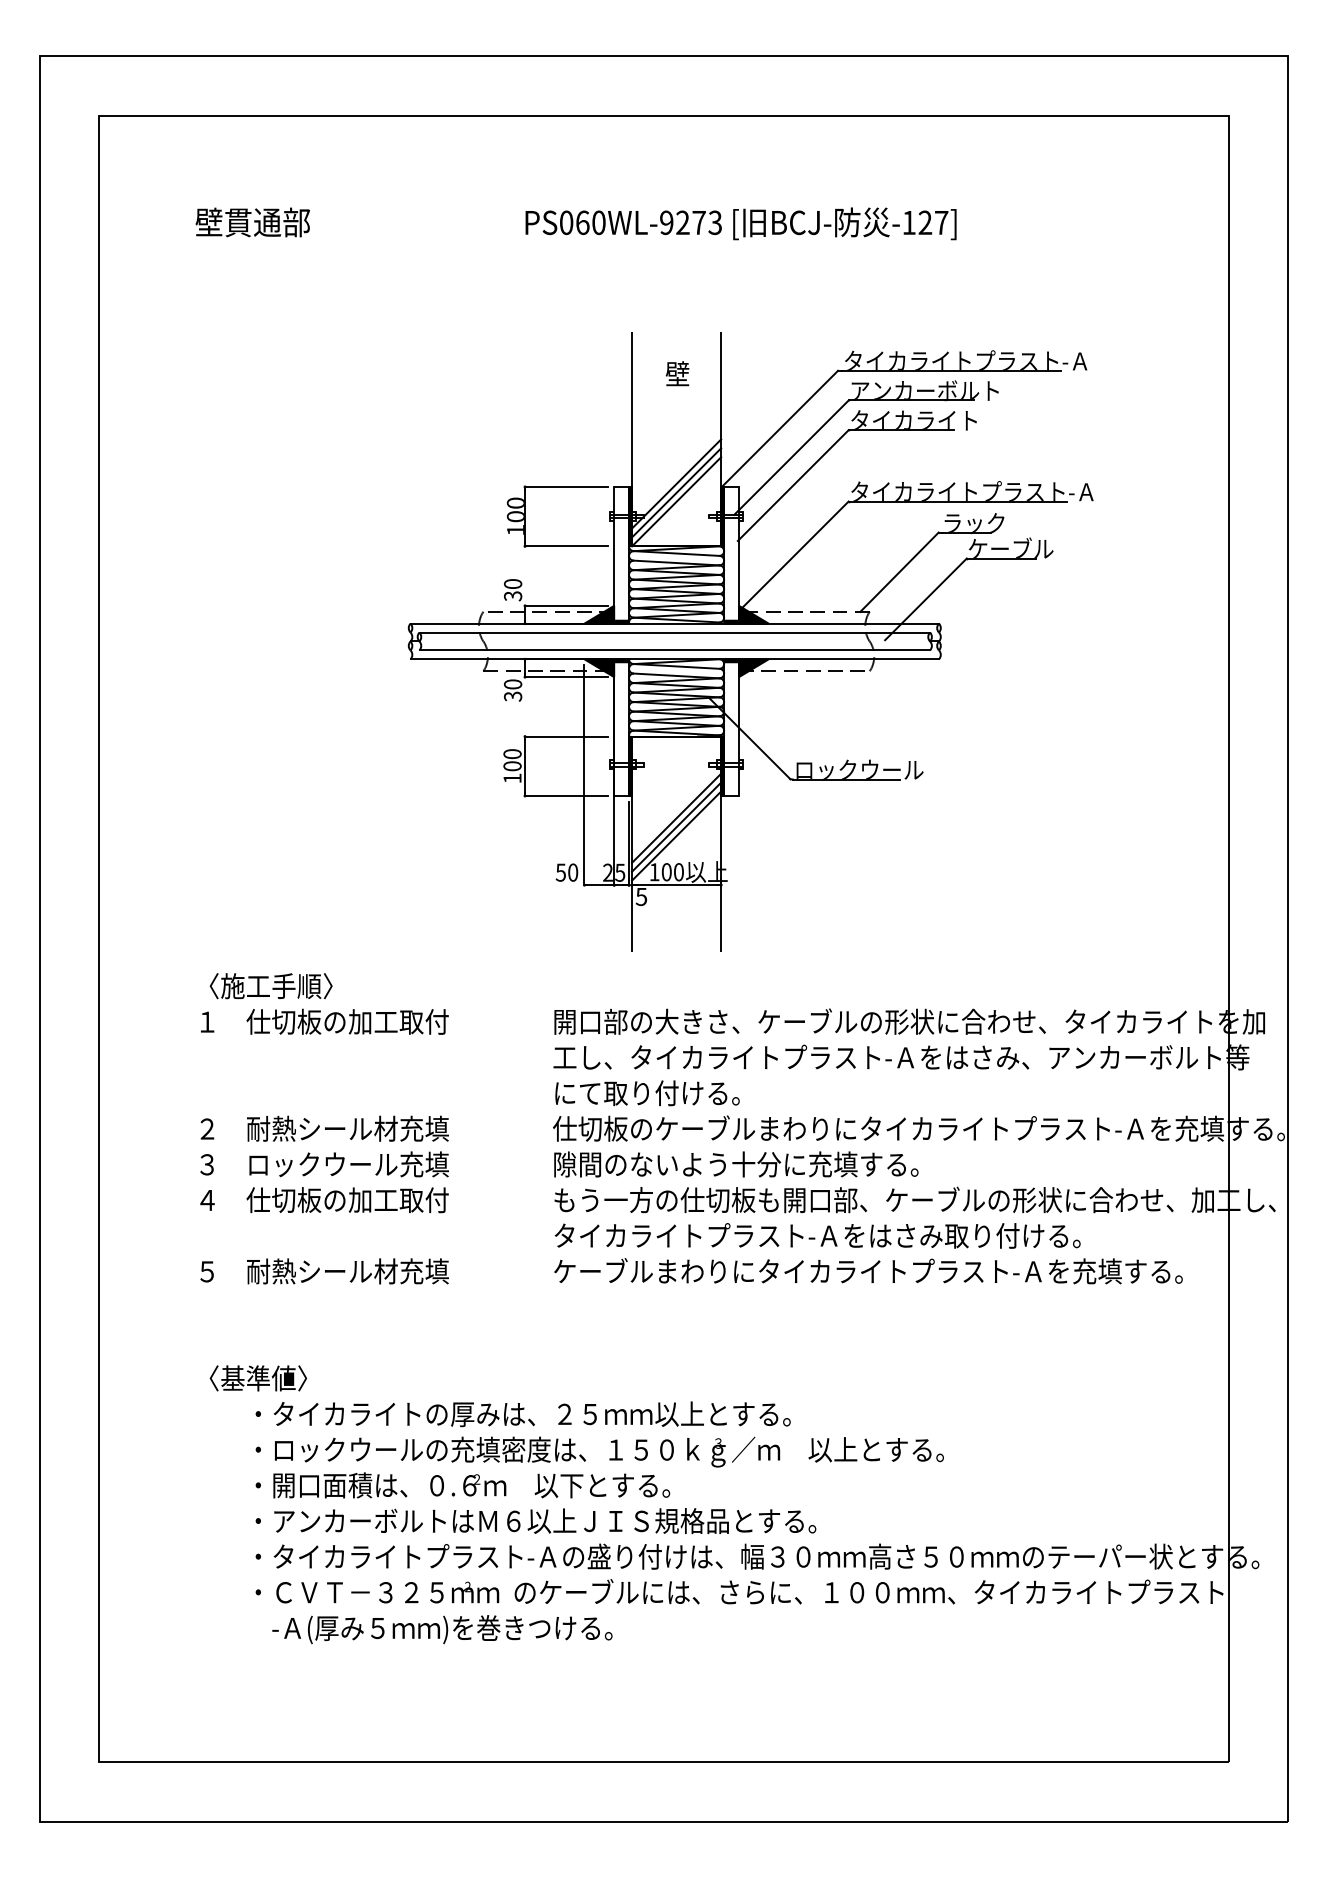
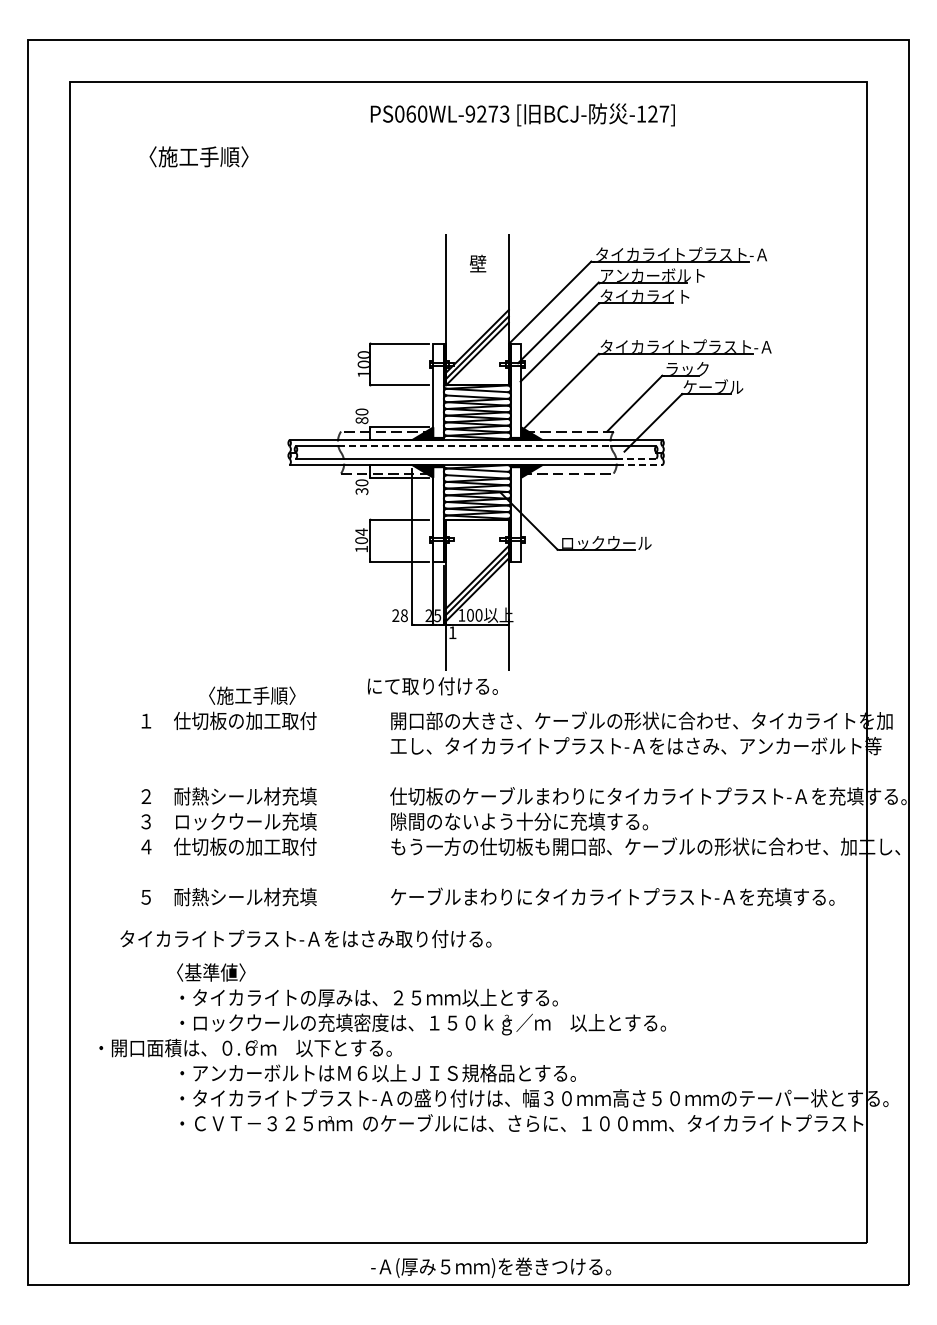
text: (274, 221) -> (193, 156), 壁貫通部 -> 〈施工手順〉
text: (740, 223) -> (522, 114), moved
text: (512, 596) -> (361, 420), 30 -> 80
line: (673, 632) -> (475, 446), solid -> dashed
line: (902, 649) -> (636, 458), solid -> dashed
line: (906, 659) -> (639, 465), solid -> dashed
text: (512, 753) -> (361, 531), 100 -> 104
text: (566, 872) -> (399, 615), 50 -> 28
text: (641, 896) -> (452, 632), 5 -> 1
text: (271, 985) -> (252, 695), moved
text: (646, 1093) -> (432, 686), moved
text: (817, 1236) -> (305, 939), moved
text: (258, 1378) -> (211, 972), moved
text: (462, 1484) -> (245, 1047), moved
text: (442, 1629) -> (491, 1267), moved

